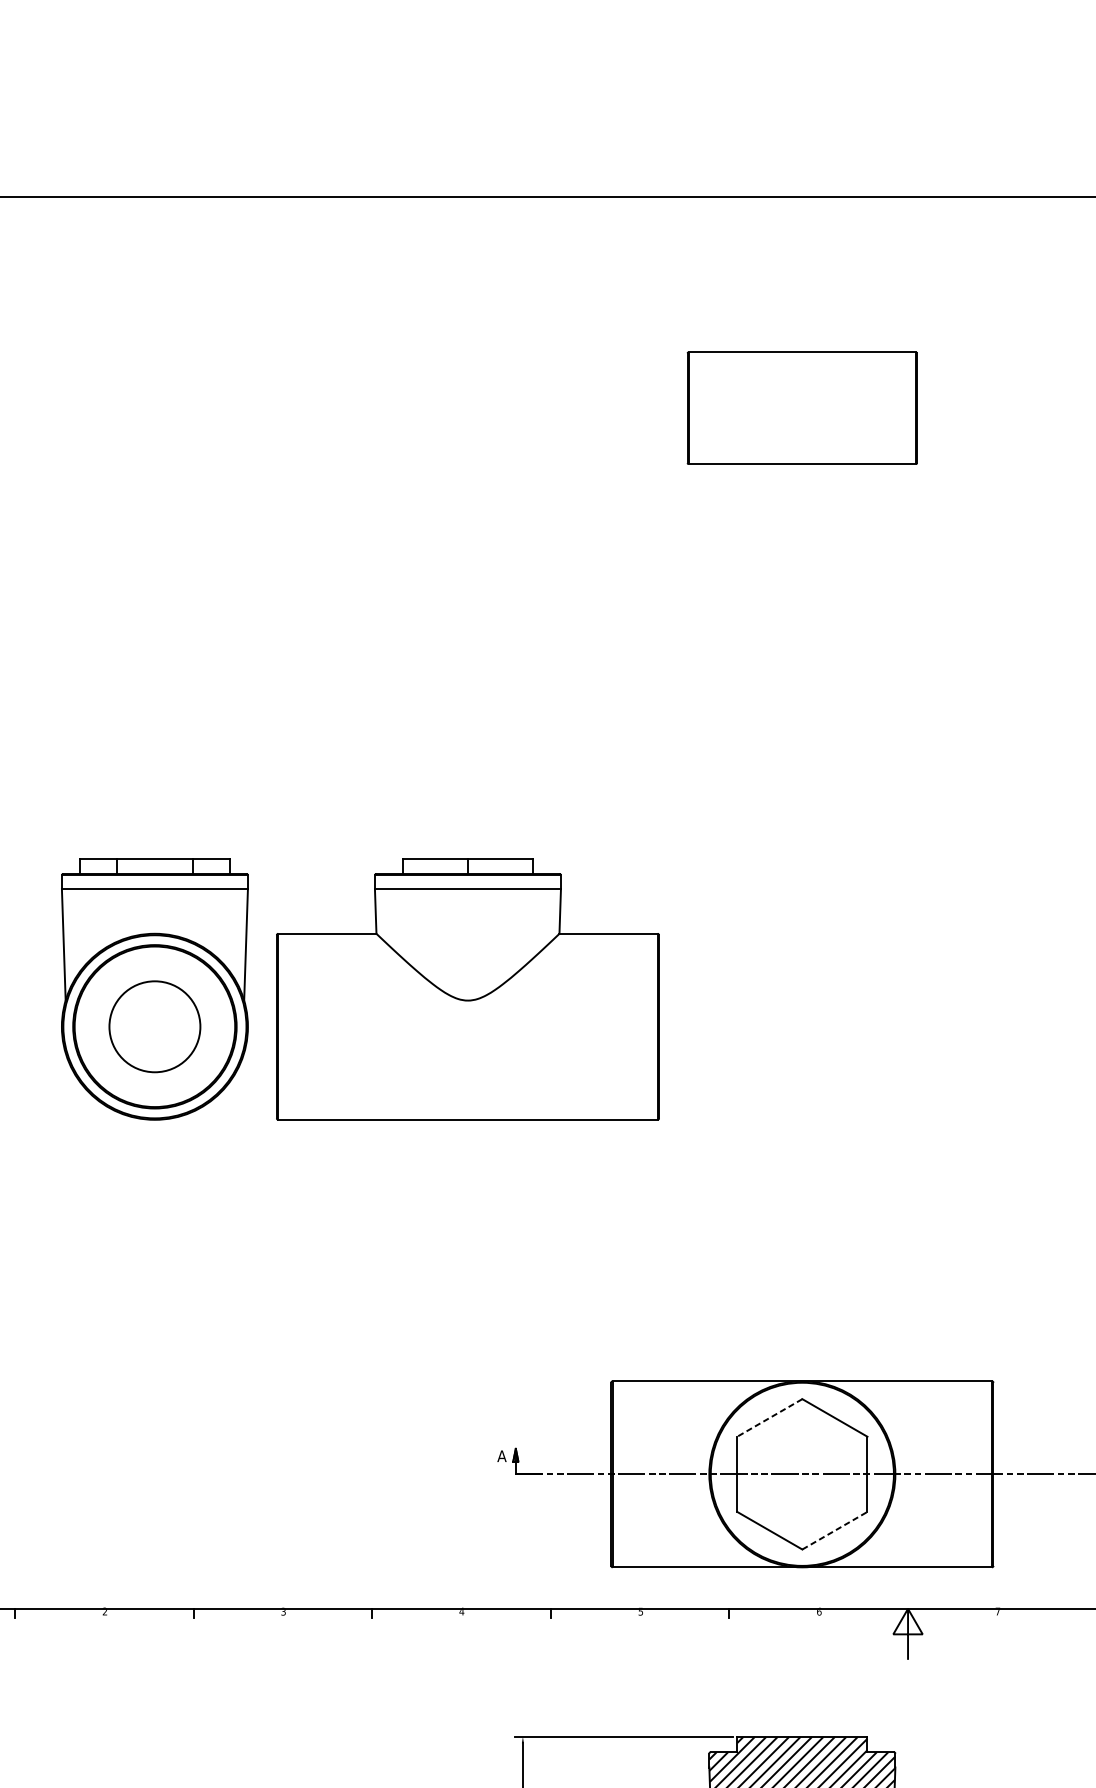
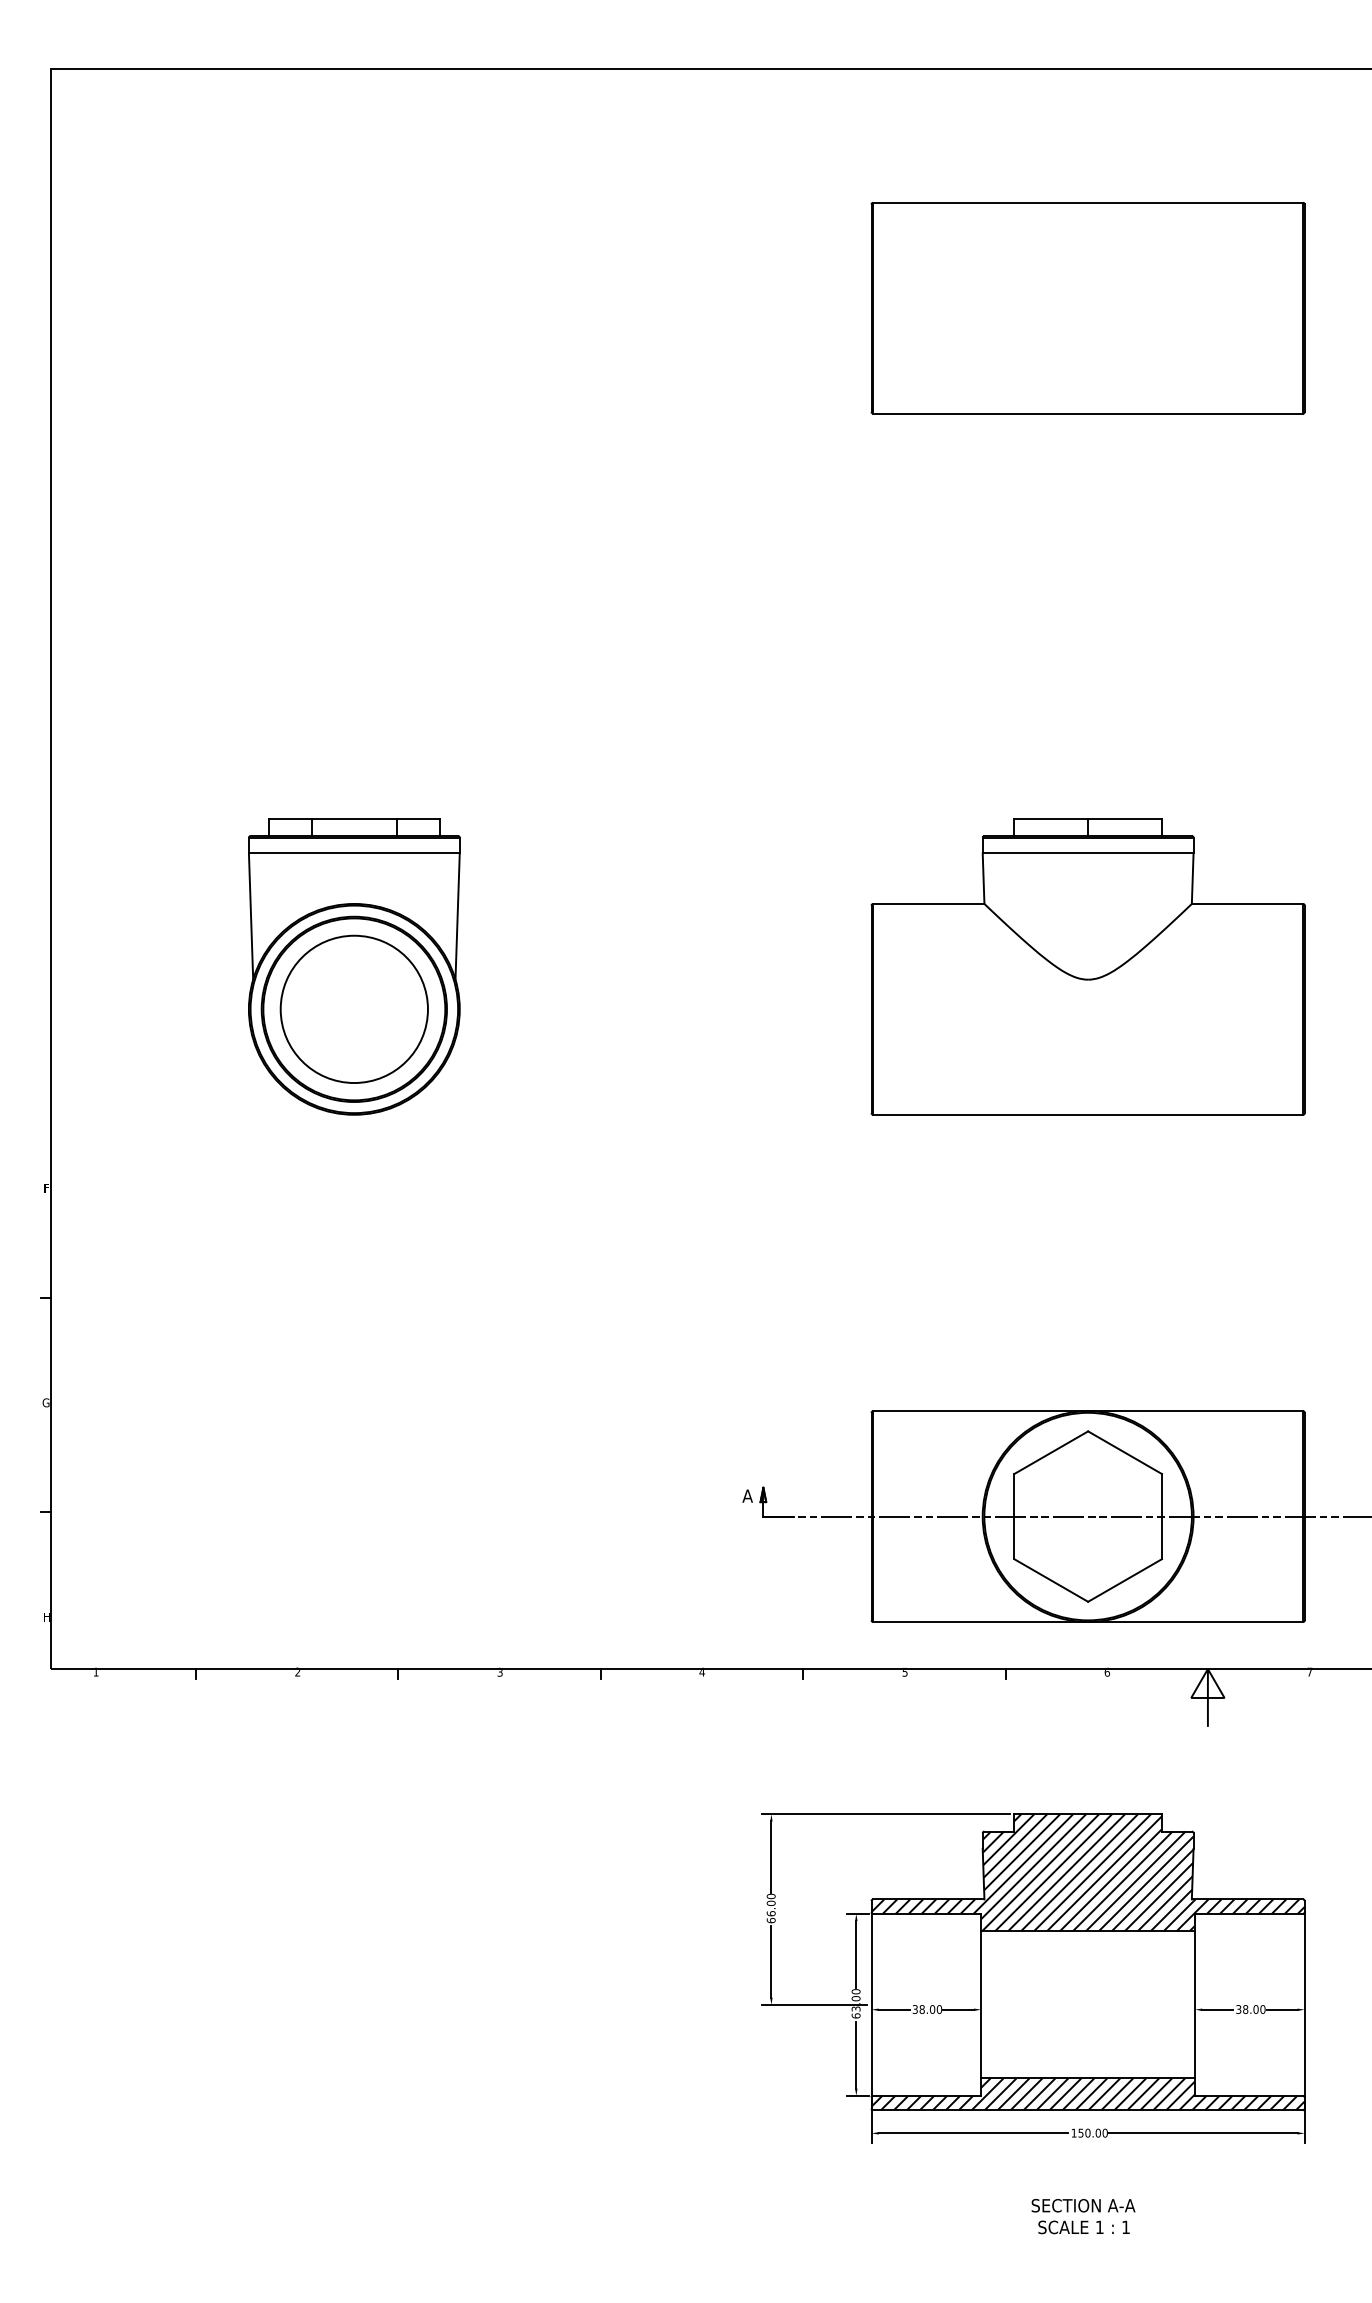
part: (801, 408) -> (1087, 308), size x1.67
part: (467, 988) -> (1087, 966), moved
circle: (154, 1026) -> (353, 1009), size x1.43
line: (770, 1417) -> (1051, 1452), dashed -> solid
line: (835, 1530) -> (1125, 1580), dashed -> solid

